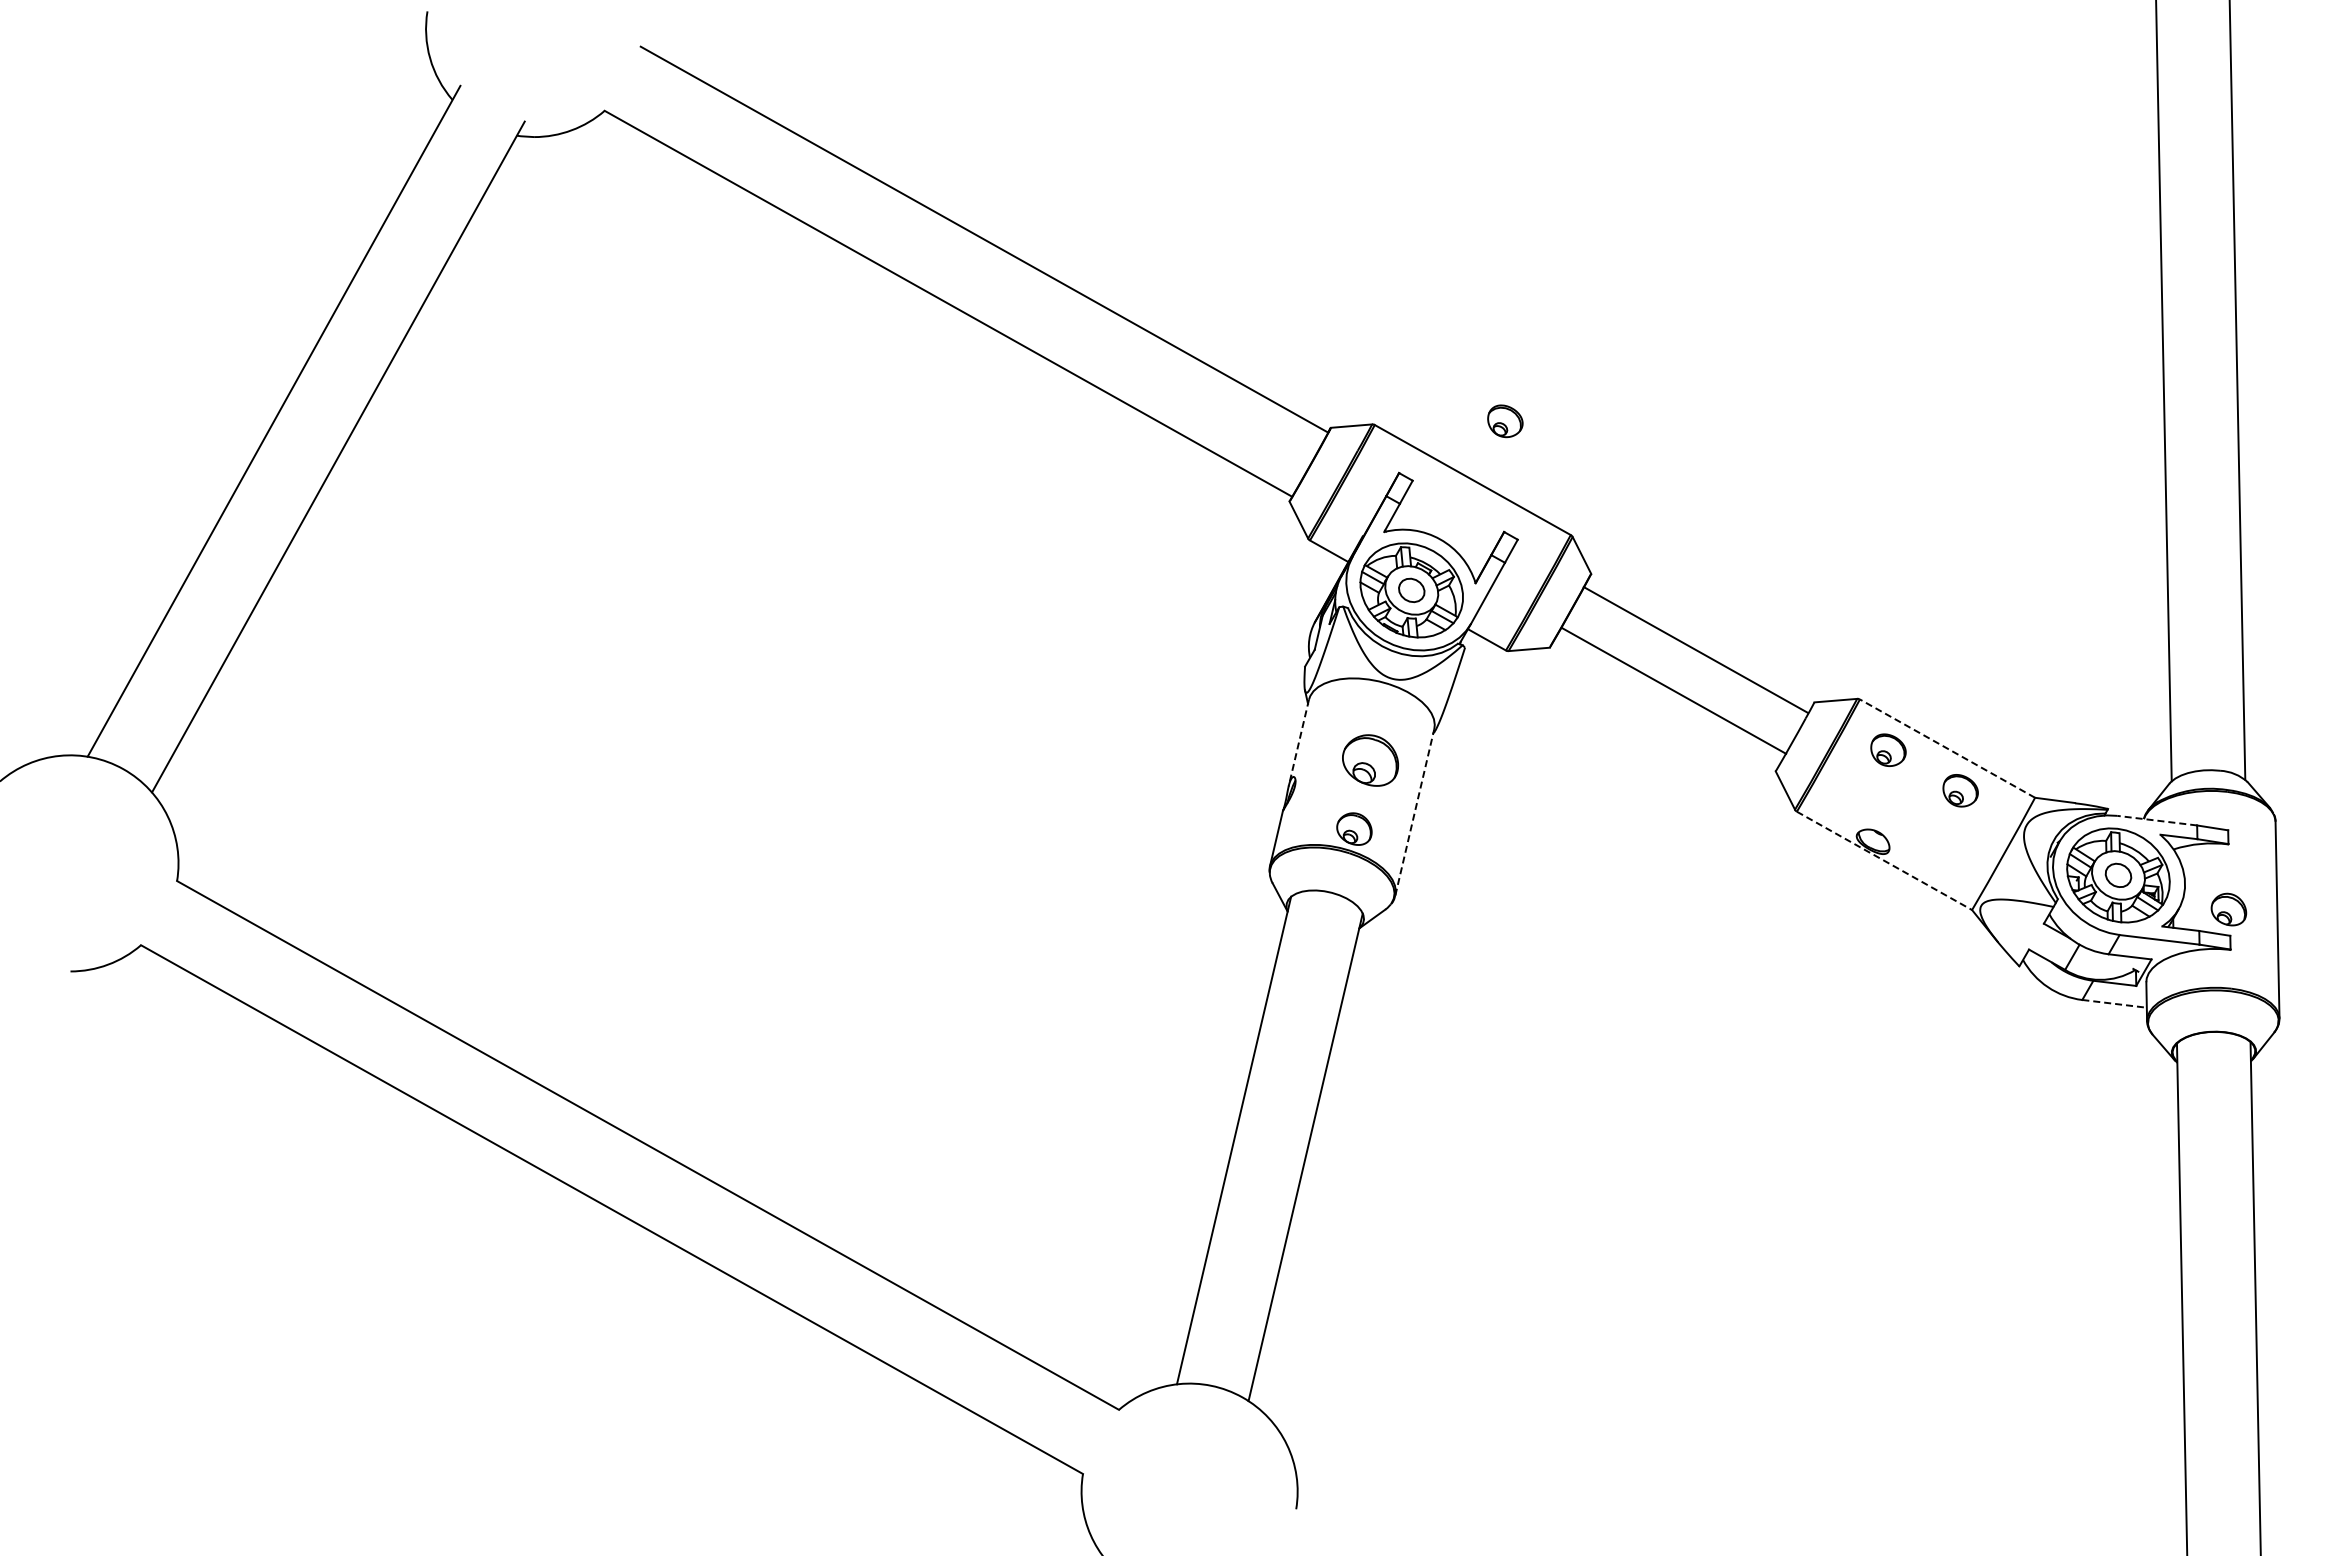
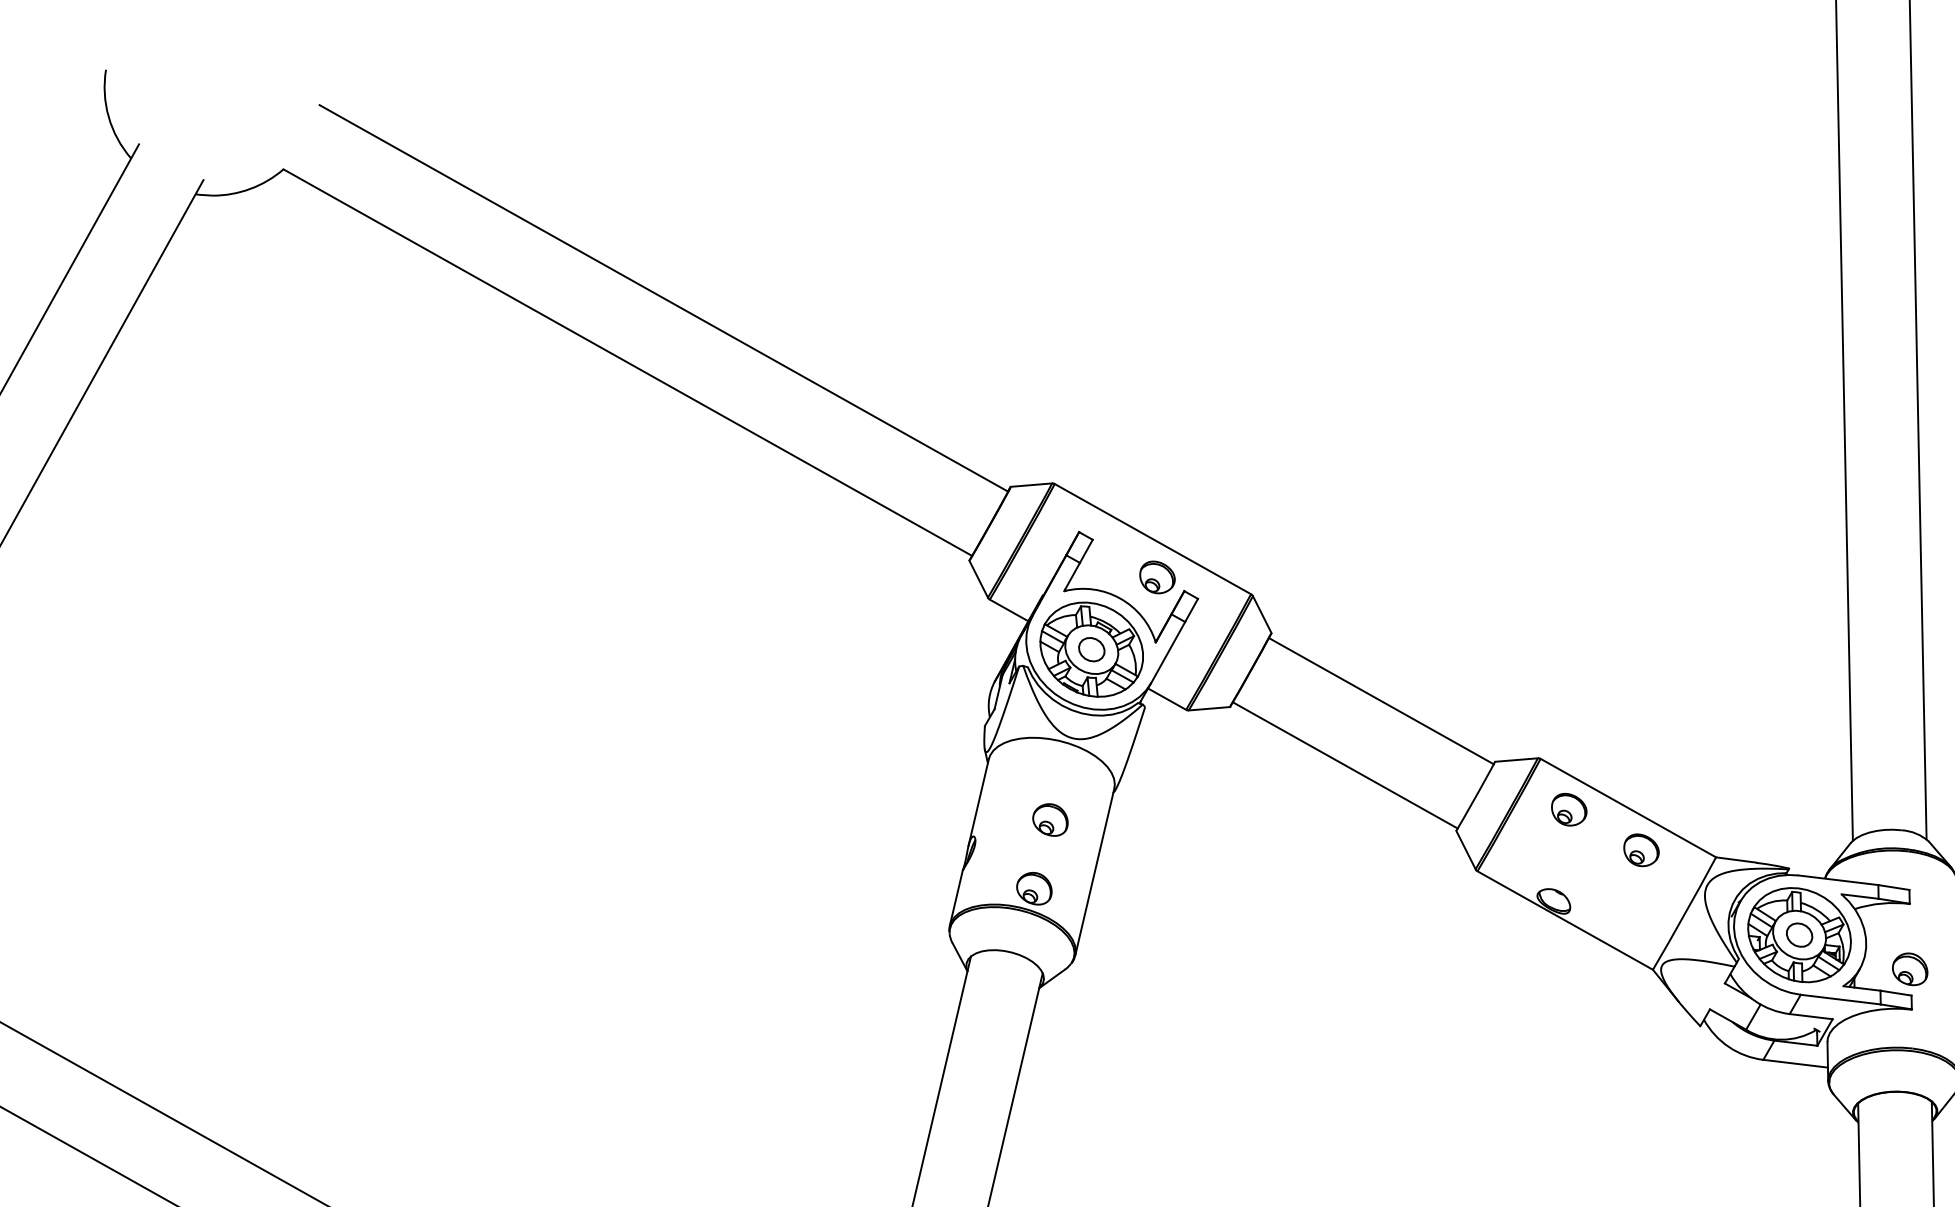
part: (1505, 421) -> (1157, 577), moved
line: (1695, 650) -> (1344, 765), moved
line: (1673, 690) -> (1380, 700), moved
line: (1298, 743) -> (978, 802), dashed -> solid
line: (1947, 748) -> (1628, 807), dashed -> solid
part: (1370, 760) -> (1050, 820), size x0.62
line: (1414, 812) -> (1094, 872), dashed -> solid
line: (2156, 820) -> (1837, 880), dashed -> solid
line: (1884, 861) -> (1565, 921), dashed -> solid
line: (2115, 1003) -> (1796, 1063), dashed -> solid

